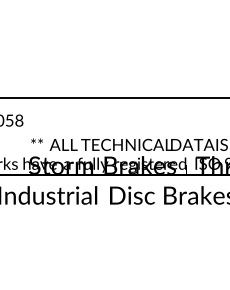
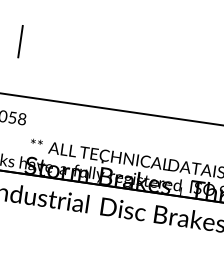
line: (6, 43) -> (20, 40), added

